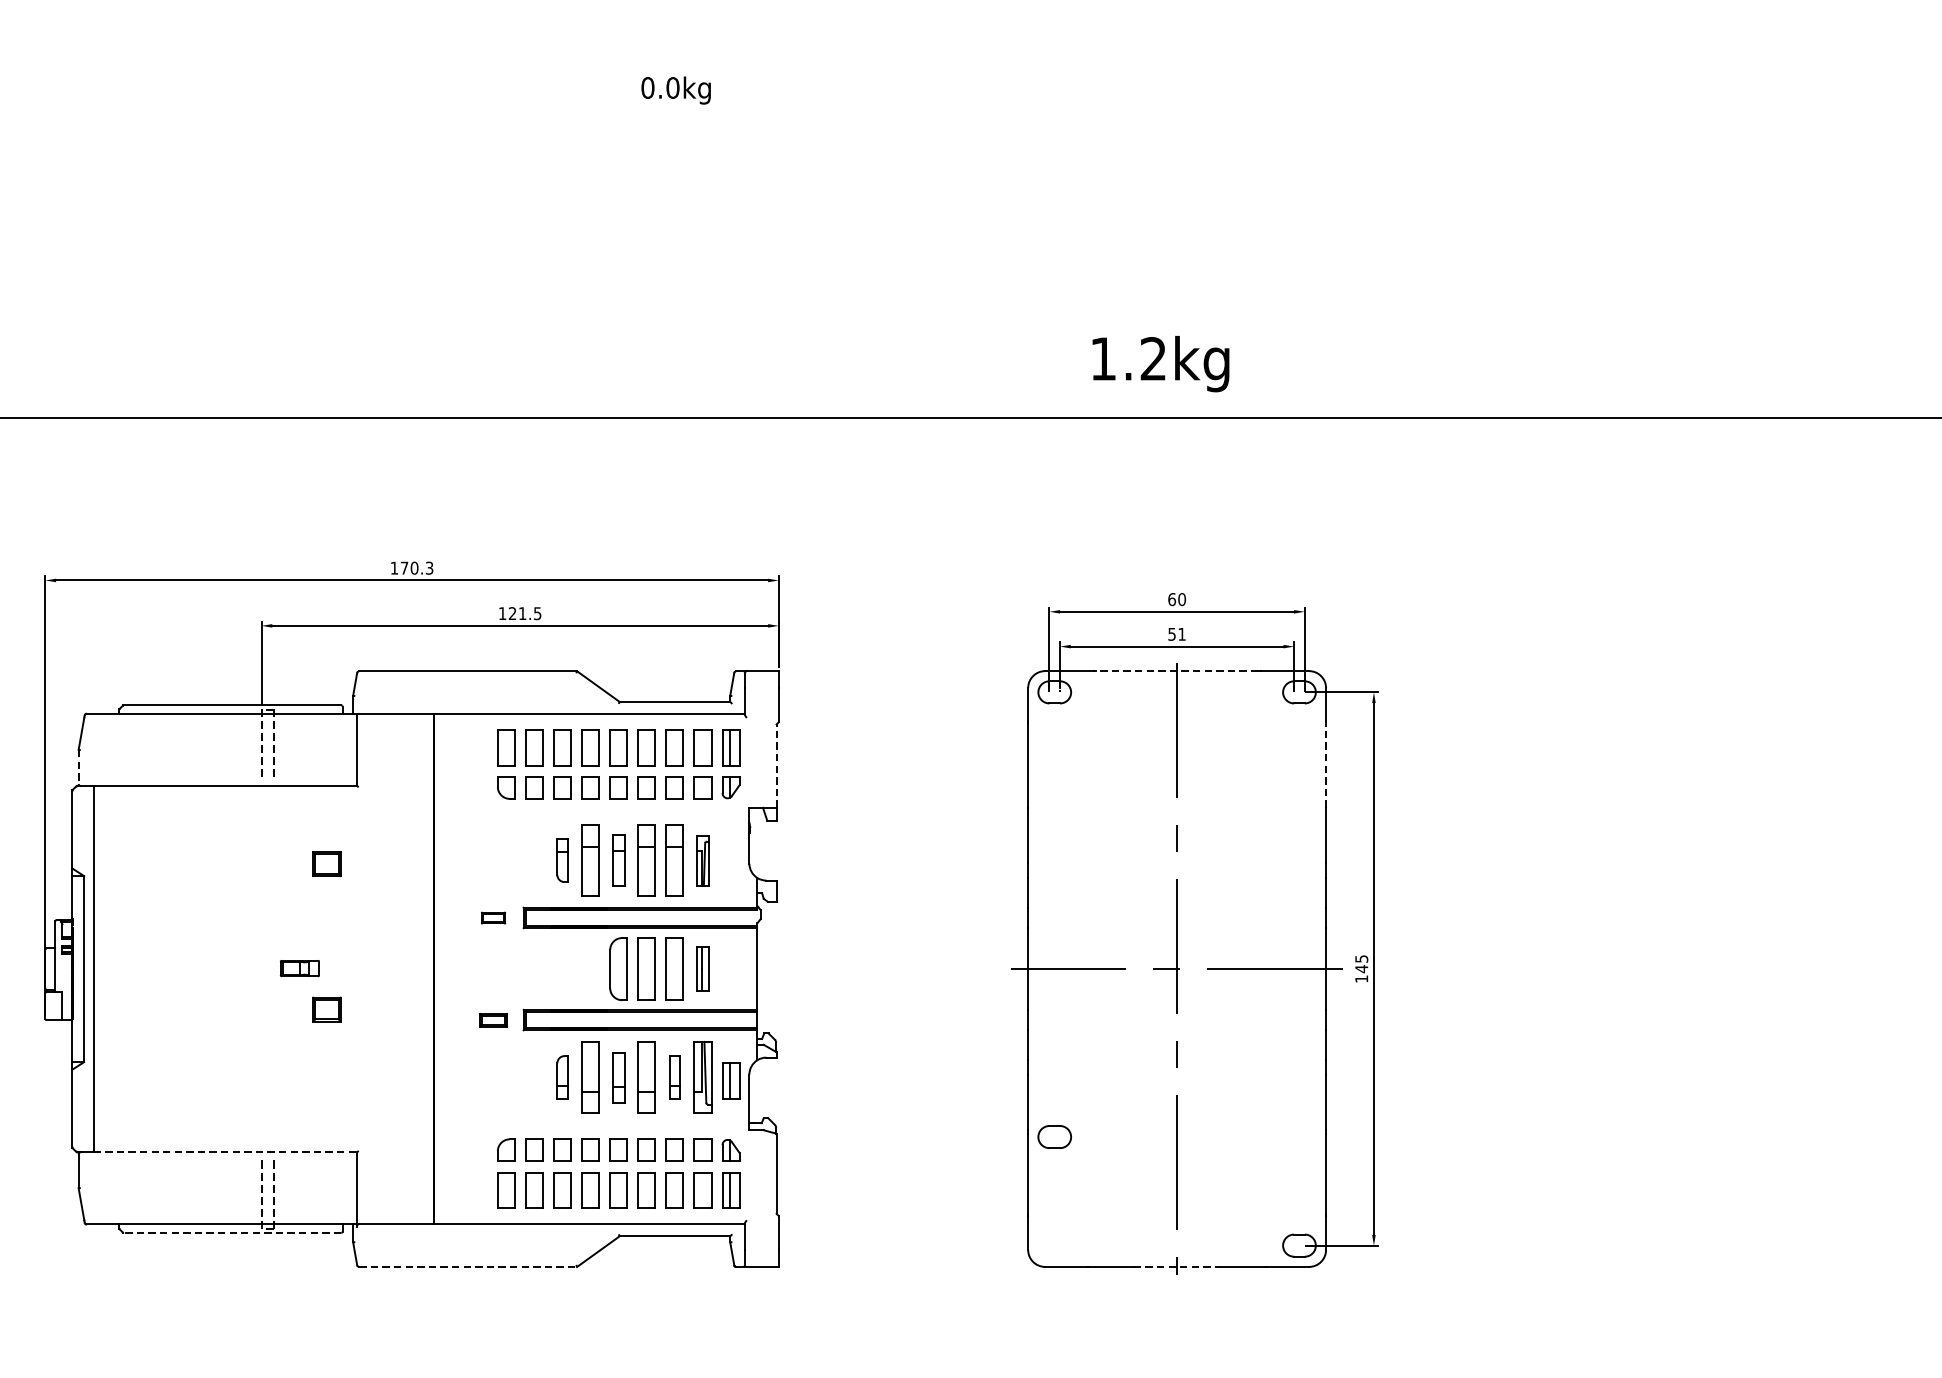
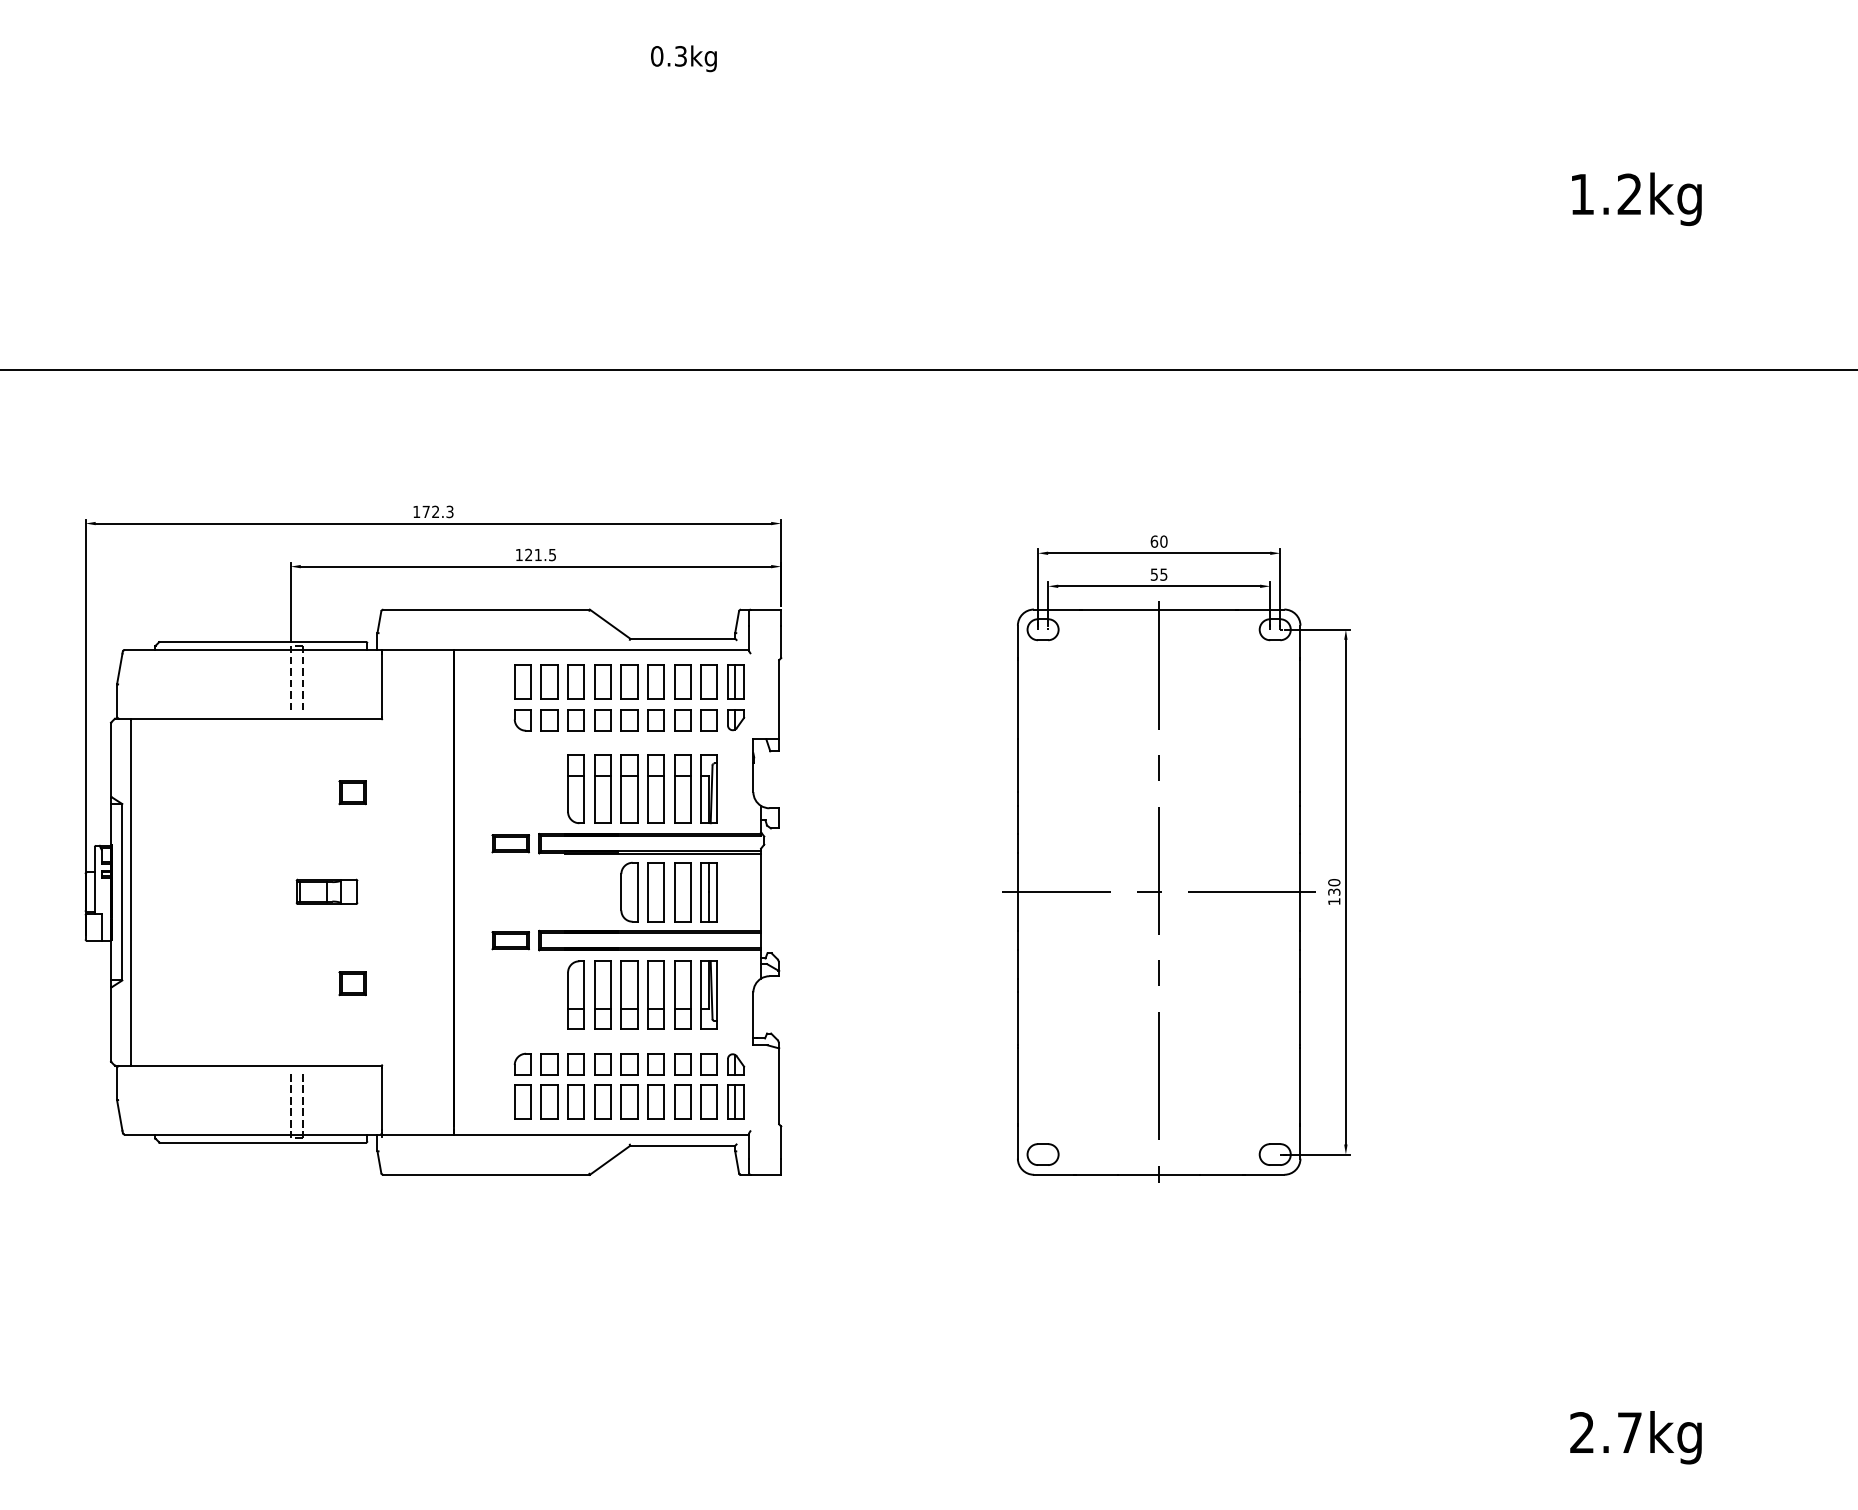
text: (672, 88) -> (680, 56), 0.0kg -> 0.3kg
text: (1160, 364) -> (1636, 199), moved
text: (414, 567) -> (435, 511), 170.3 -> 172.3
text: (1181, 634) -> (1163, 574), 51 -> 55
line: (1176, 671) -> (1158, 609), dashed -> solid
line: (776, 765) -> (779, 699), dashed -> solid
line: (1326, 765) -> (1300, 699), dashed -> solid
line: (79, 766) -> (117, 700), dashed -> solid
part: (618, 859) -> (629, 788), size x1.43
part: (561, 860) -> (575, 789), size x1.67
part: (702, 860) -> (708, 789), size x1.43
part: (493, 917) -> (510, 843), size x1.67
text: (1361, 964) -> (1334, 887), 145 -> 130
part: (299, 968) -> (326, 891), size x1.67
part: (702, 969) -> (708, 892), size x1.43
part: (326, 1009) -> (352, 983), moved
part: (493, 1019) -> (510, 940), size x1.43
part: (561, 1076) -> (575, 994), size x1.67
part: (618, 1076) -> (629, 994), size x1.43
part: (674, 1076) -> (682, 994), size x1.67
part: (730, 1080) -> (735, 997), removed
part: (1054, 1136) -> (1042, 1154), moved
line: (225, 1151) -> (256, 1065), dashed -> solid
line: (231, 1232) -> (262, 1142), dashed -> solid
line: (469, 1266) -> (487, 1174), dashed -> solid
line: (1177, 1266) -> (1159, 1174), dashed -> solid

